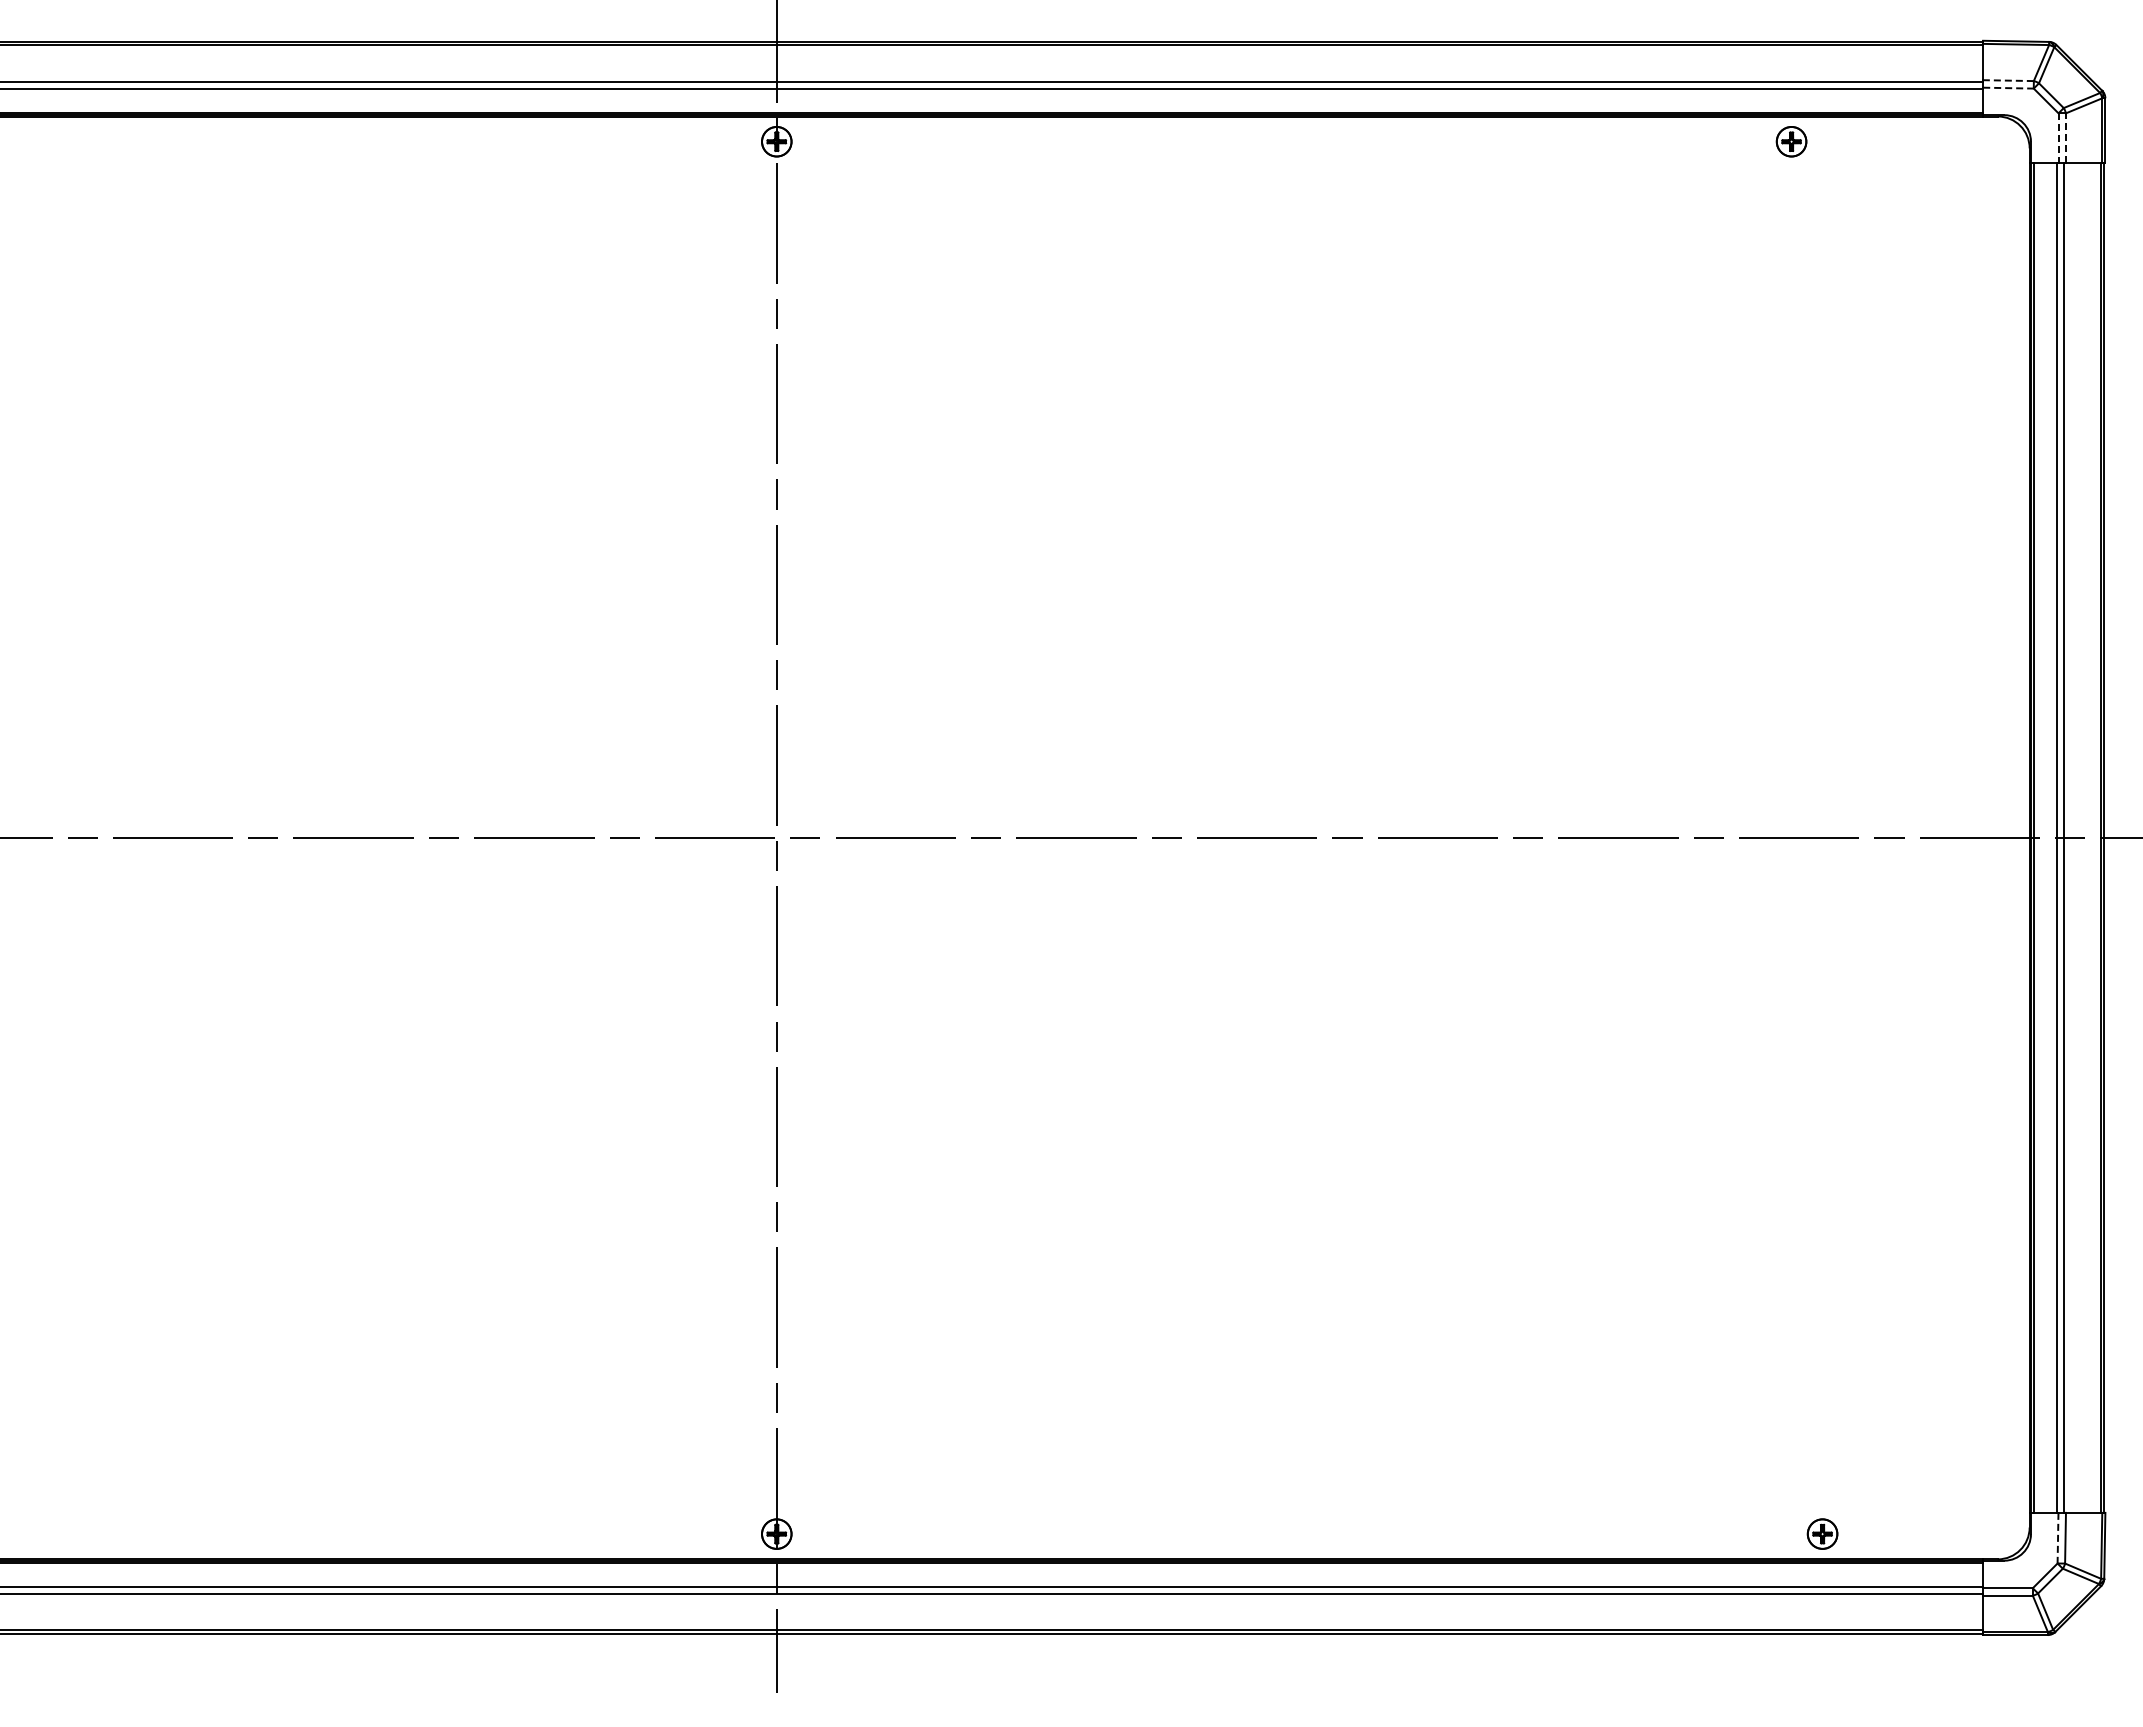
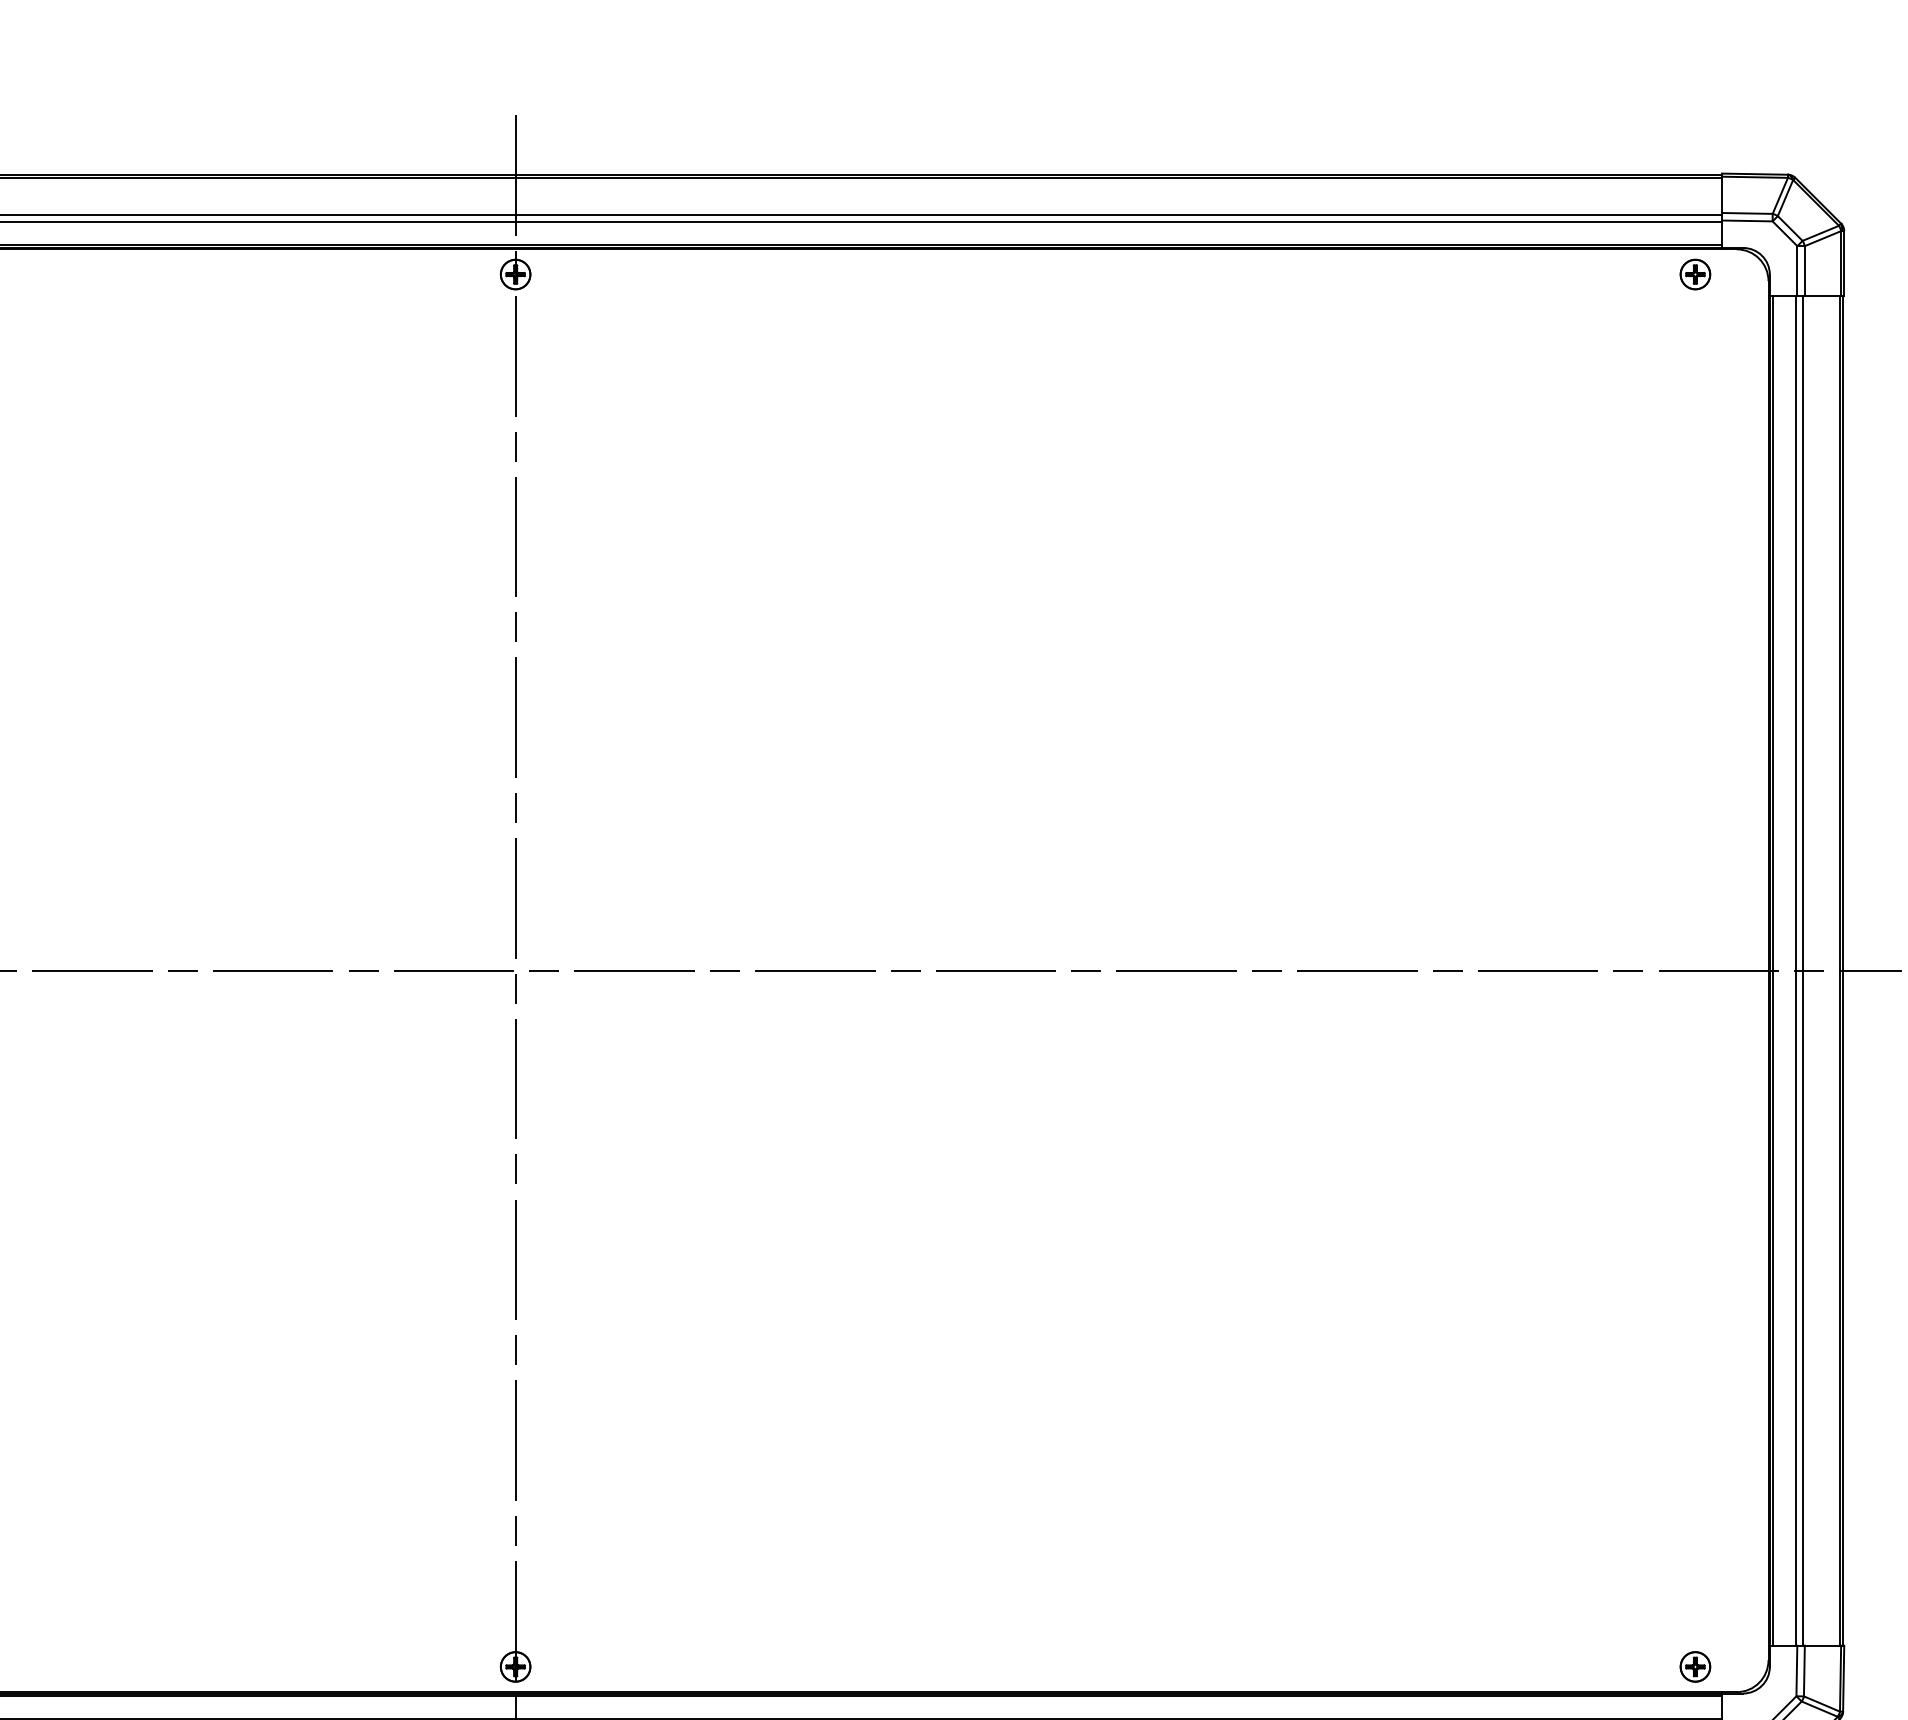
line: (2008, 80) -> (1747, 213), dashed -> solid
line: (2008, 88) -> (1747, 221), dashed -> solid
line: (2058, 138) -> (1797, 271), dashed -> solid
line: (2065, 138) -> (1804, 271), dashed -> solid
part: (1791, 141) -> (1695, 274), moved
part: (1822, 1533) -> (1695, 1666), moved
line: (2058, 1538) -> (1797, 1671), dashed -> solid

